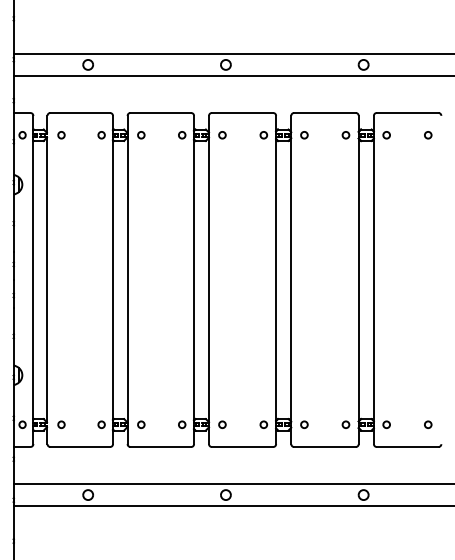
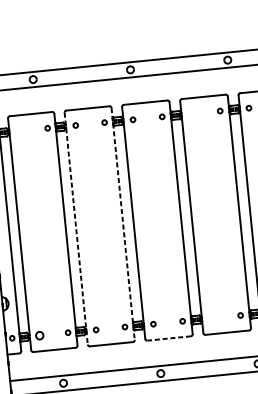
part: (61, 135) -> (19, 131), removed
part: (304, 135) -> (190, 114), removed
line: (127, 280) -> (76, 229), solid -> dashed
line: (194, 280) -> (123, 224), solid -> dashed
part: (61, 424) -> (39, 335), size x1.6
part: (304, 424) -> (211, 318), removed
line: (242, 447) -> (169, 338), solid -> dashed

